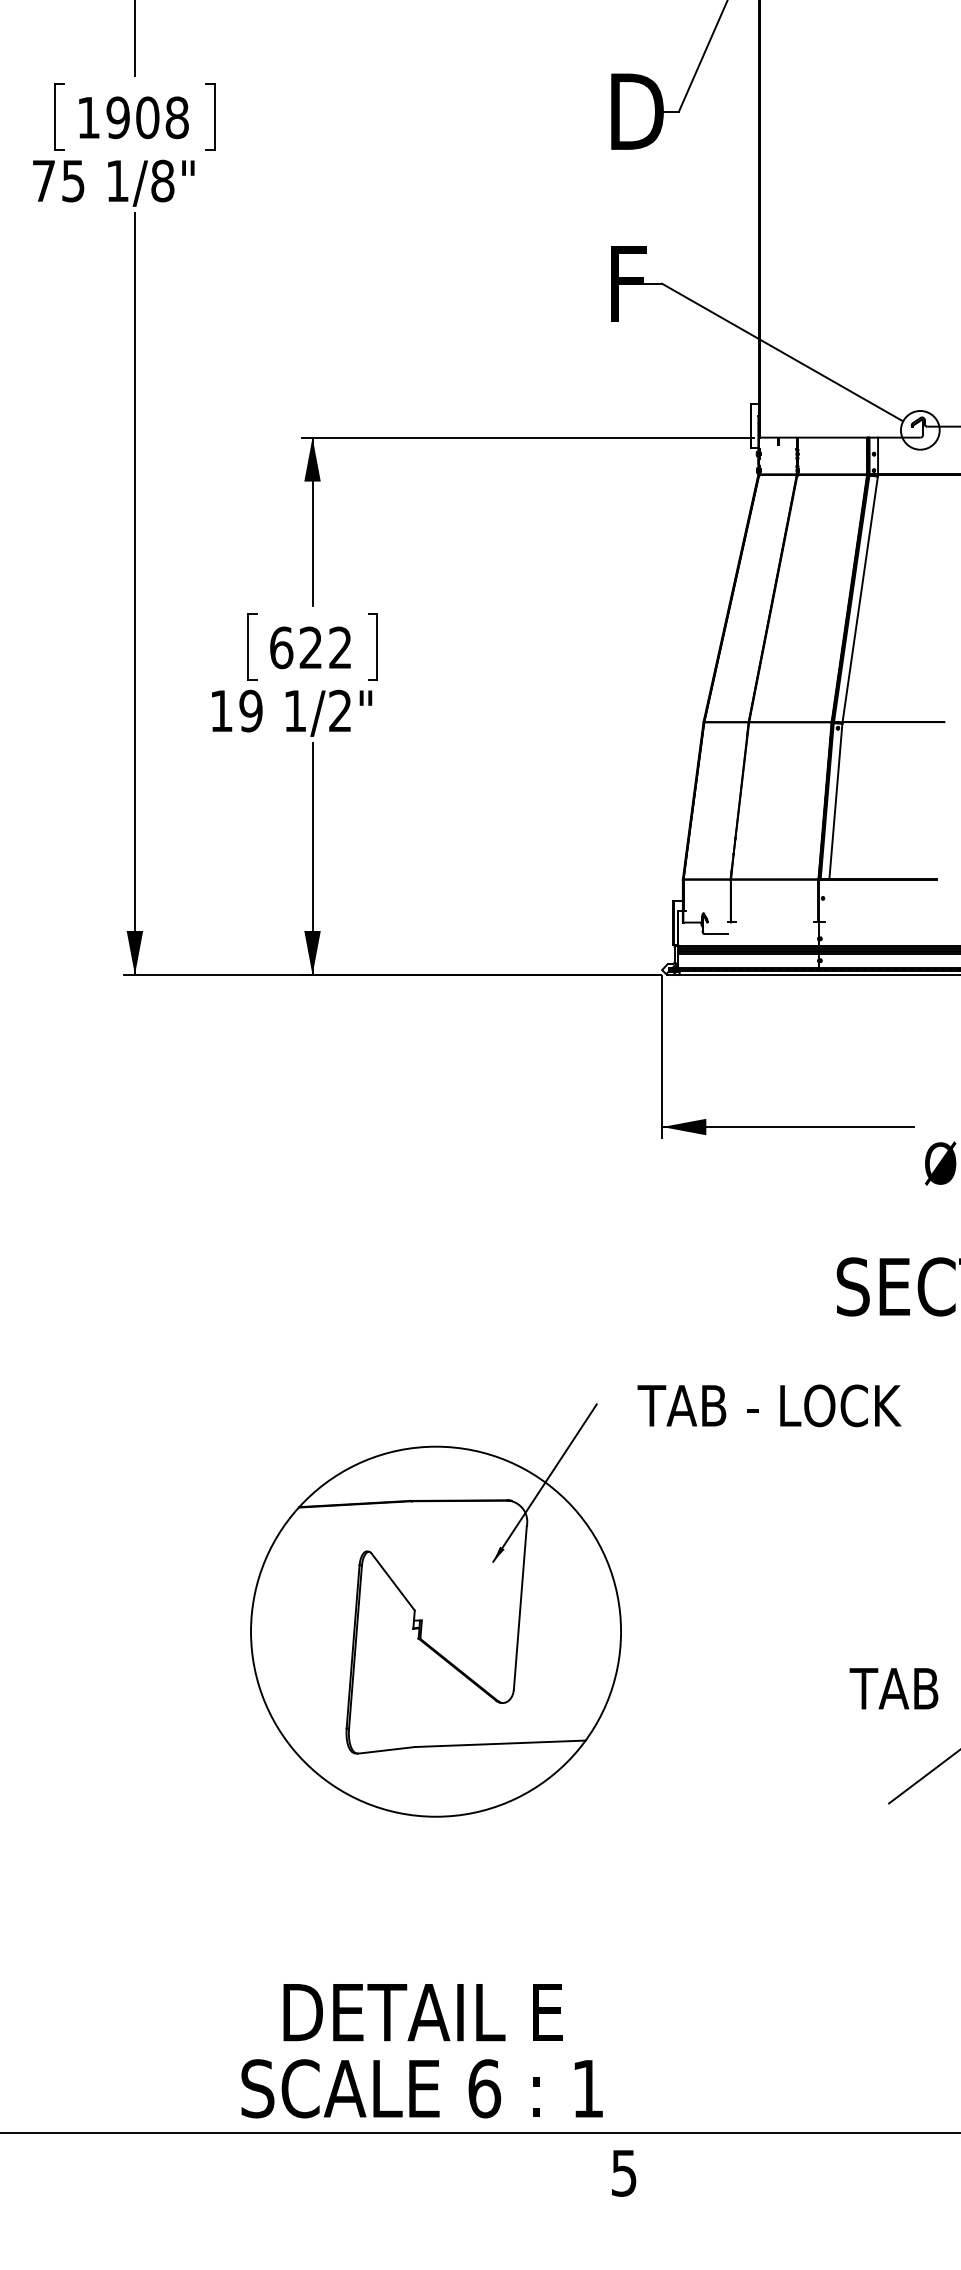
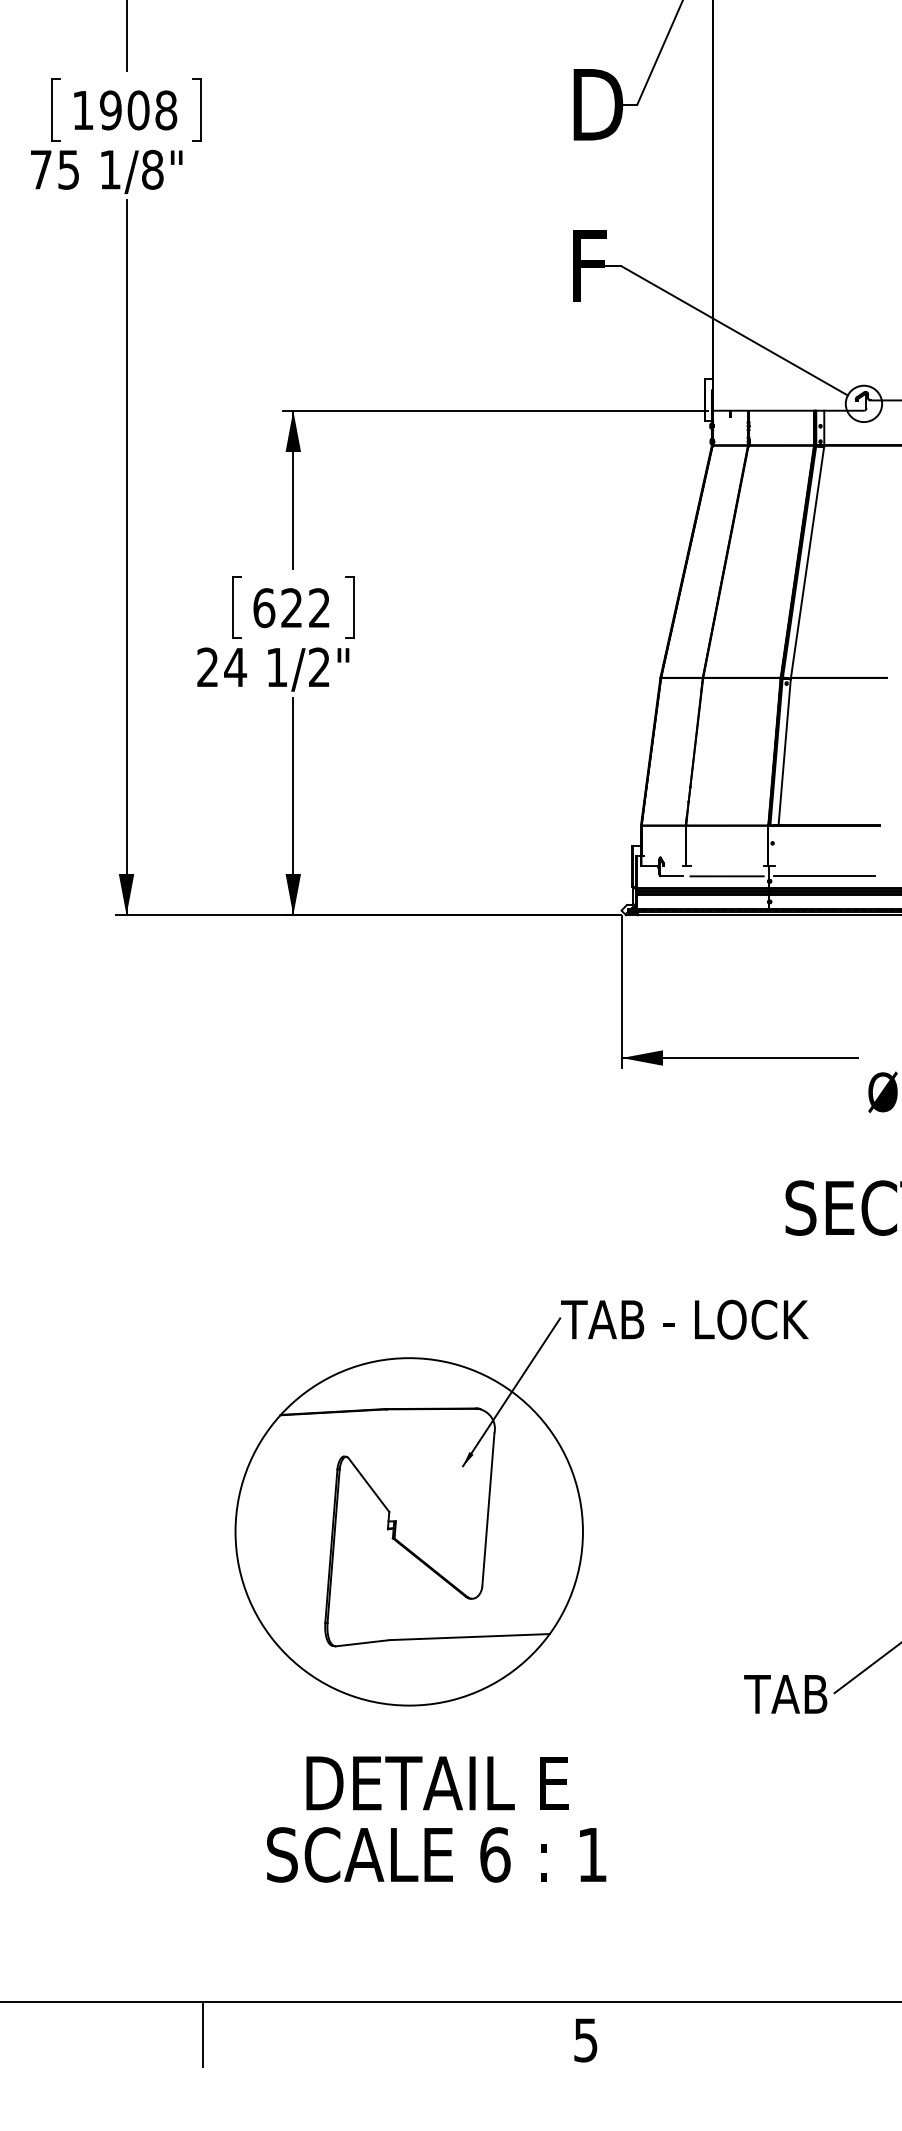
text: (236, 710) -> (221, 666), 19 -> 24
line: (774, 933) -> (727, 876), added
line: (878, 933) -> (824, 876), added
text: (769, 1405) -> (684, 1319), moved
text: (893, 1688) -> (785, 1694), moved
text: (421, 2051) -> (435, 1819), moved
line: (216, 2166) -> (203, 2033), added

